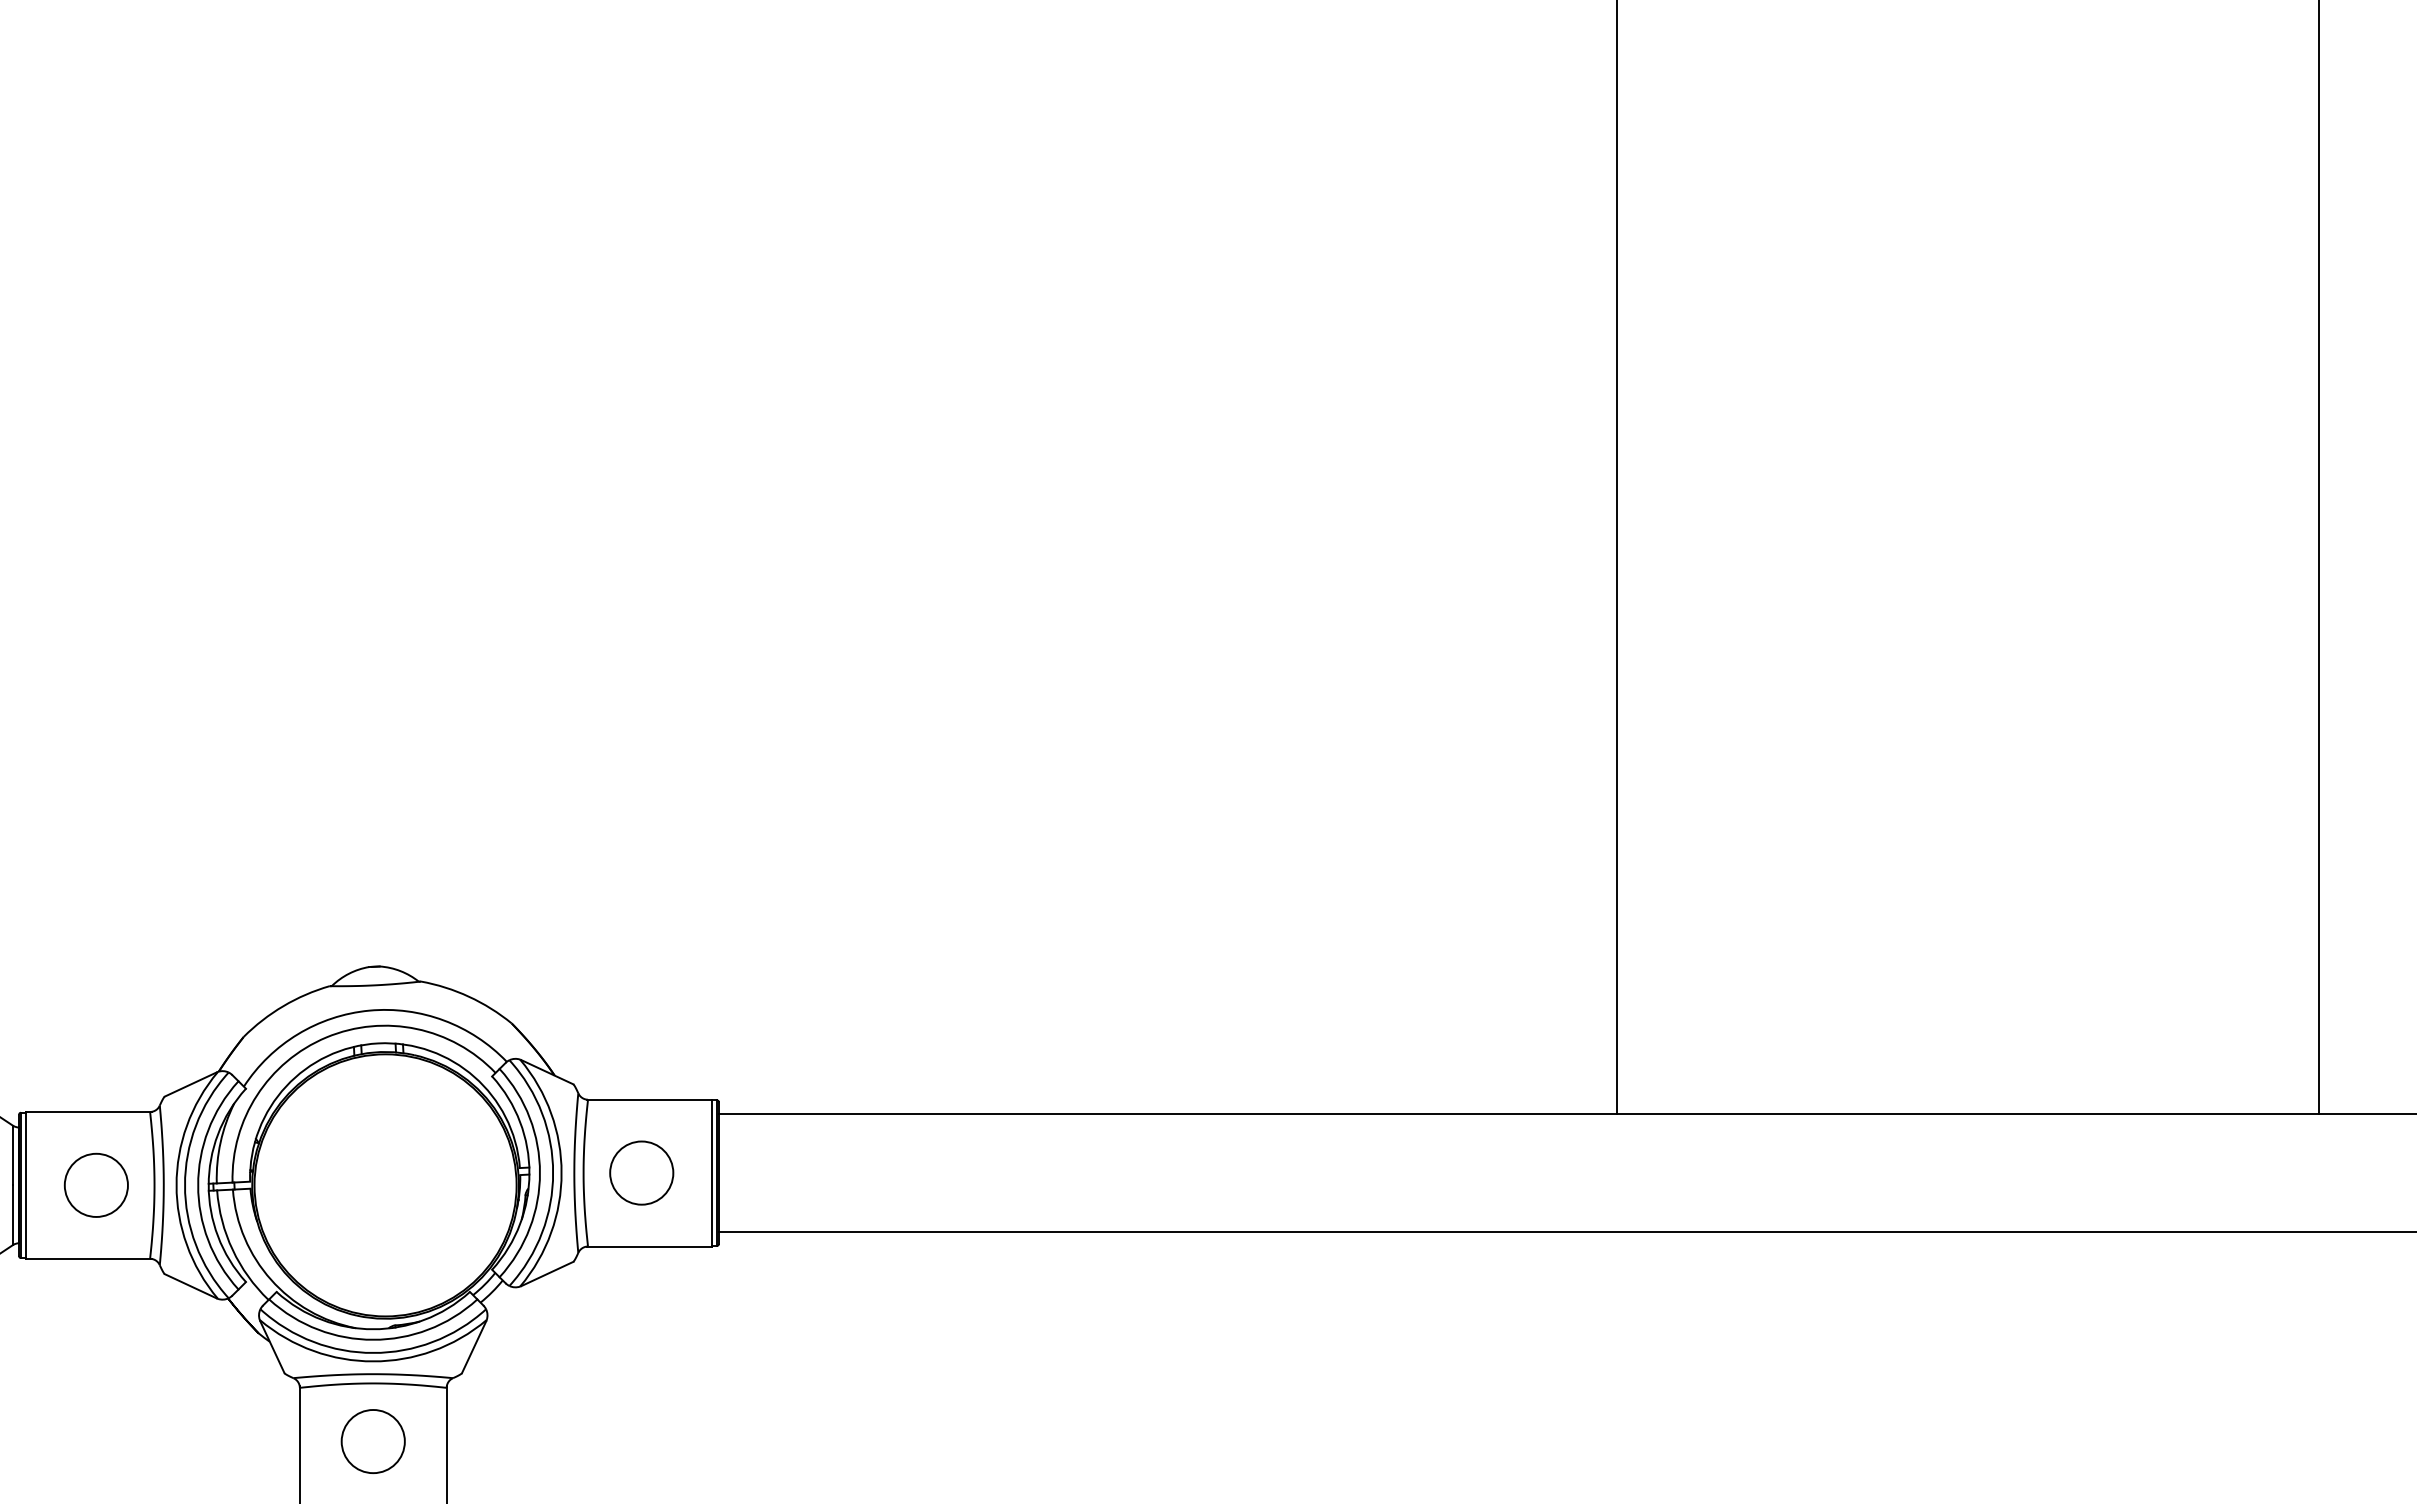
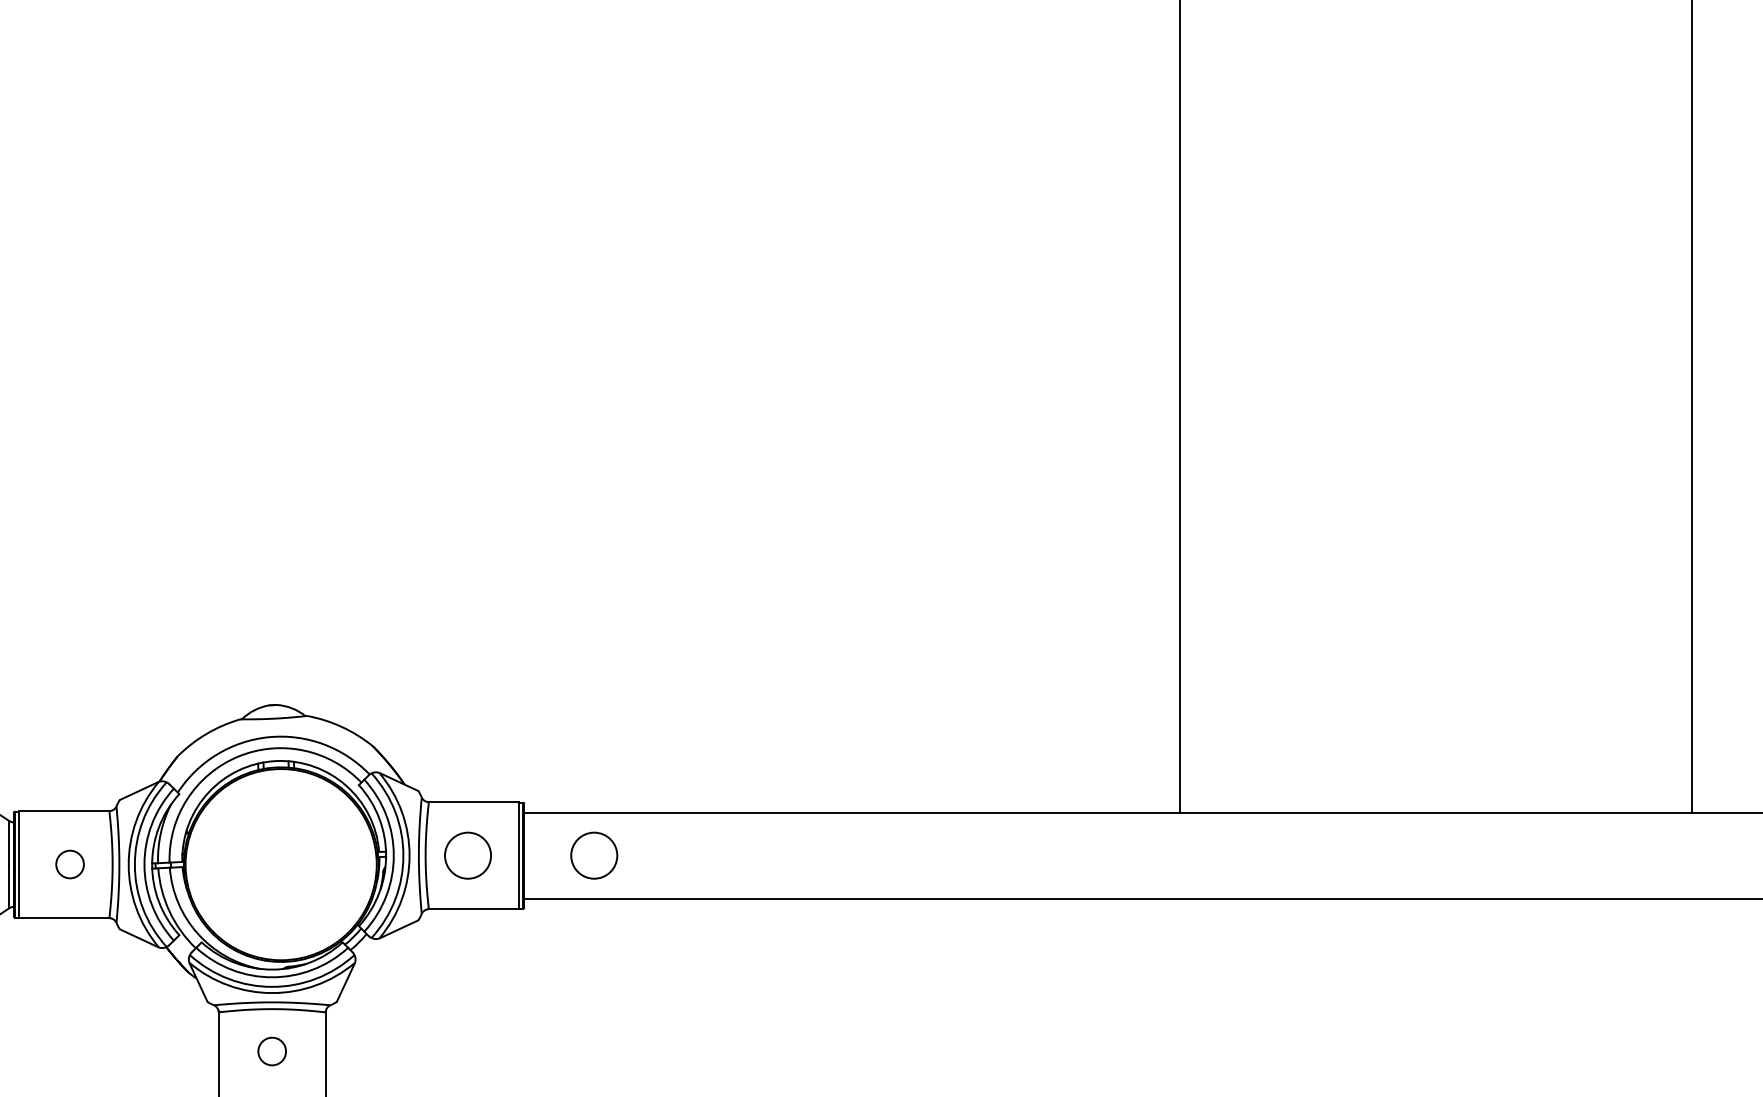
circle: (814, 1172) -> (594, 855), added
circle: (95, 1184) -> (69, 864), size x0.6
circle: (372, 1441) -> (271, 1051), size x0.6

